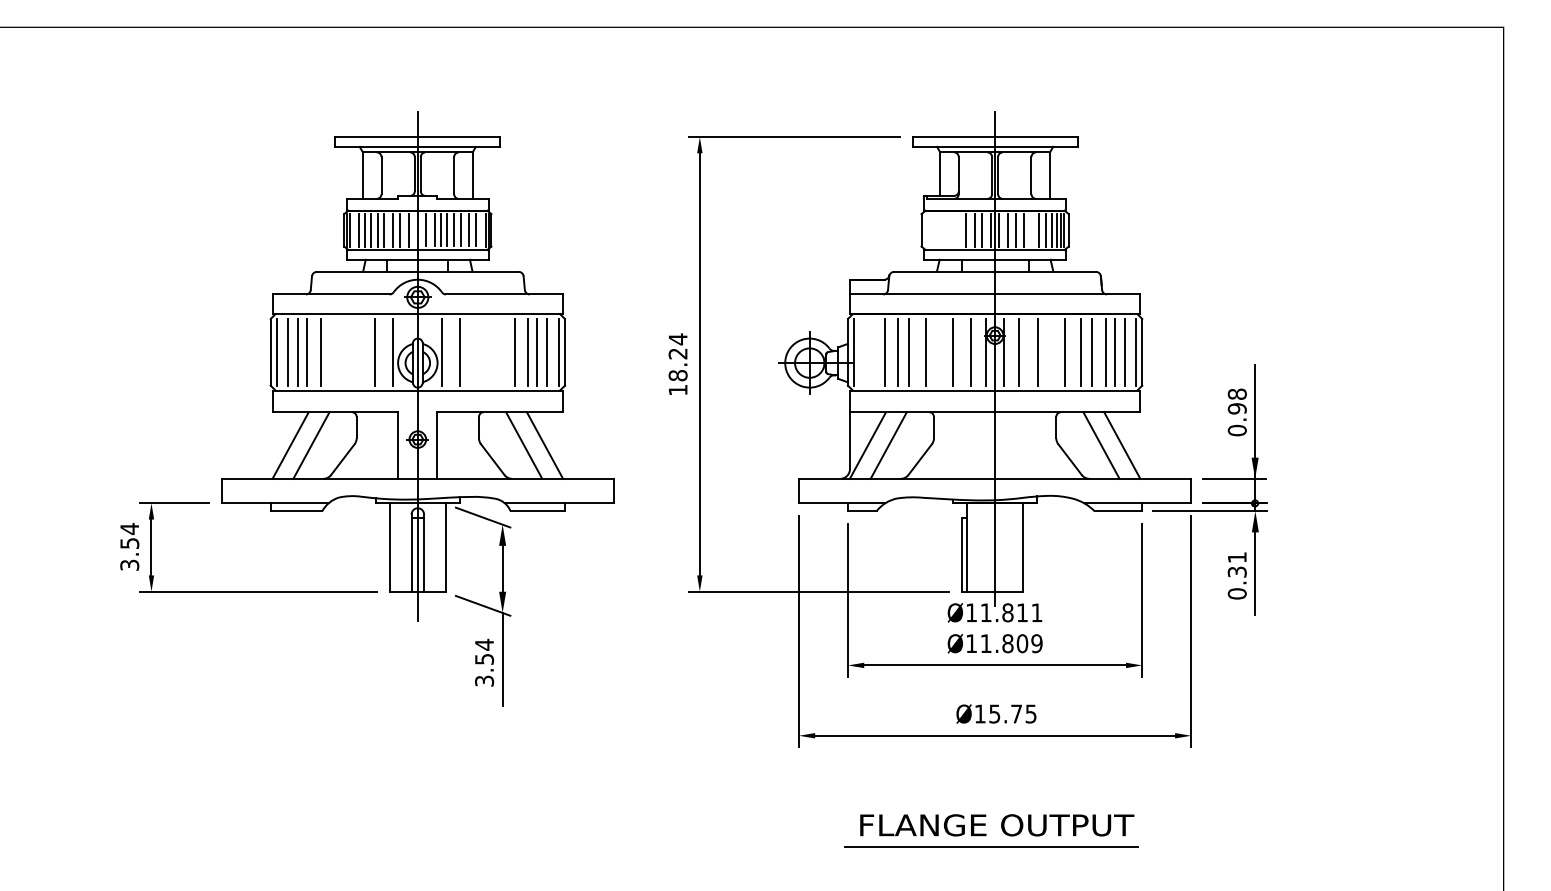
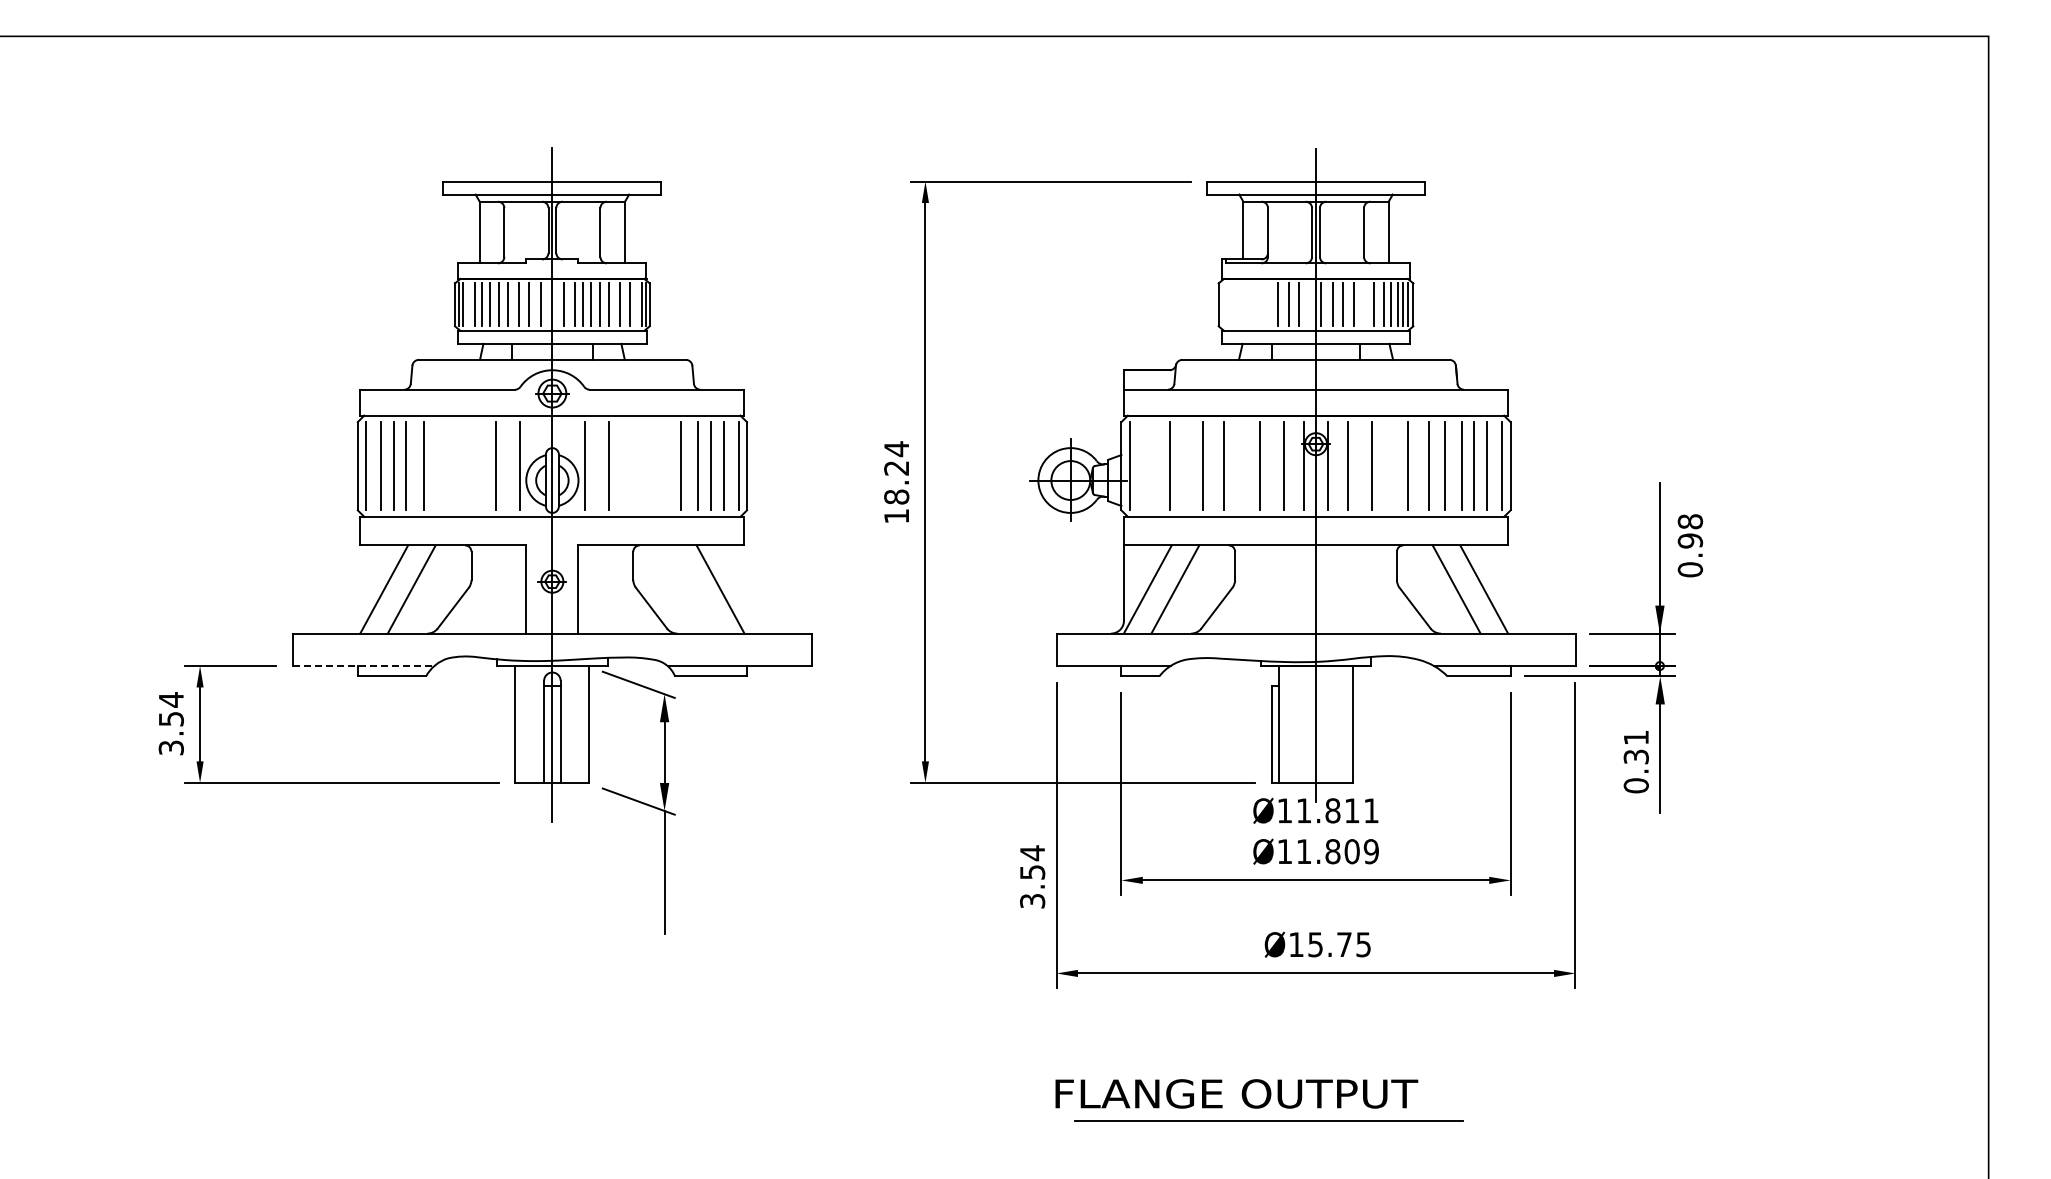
line: (990, 230) -> (1310, 304), removed
line: (897, 352) -> (1187, 466), removed
text: (1237, 412) -> (1690, 545), moved
line: (523, 445) -> (692, 589), removed
line: (275, 503) -> (363, 666), solid -> dashed
text: (484, 662) -> (1032, 876), moved
text: (997, 825) -> (1236, 1093), moved
line: (990, 846) -> (1268, 1120), moved

